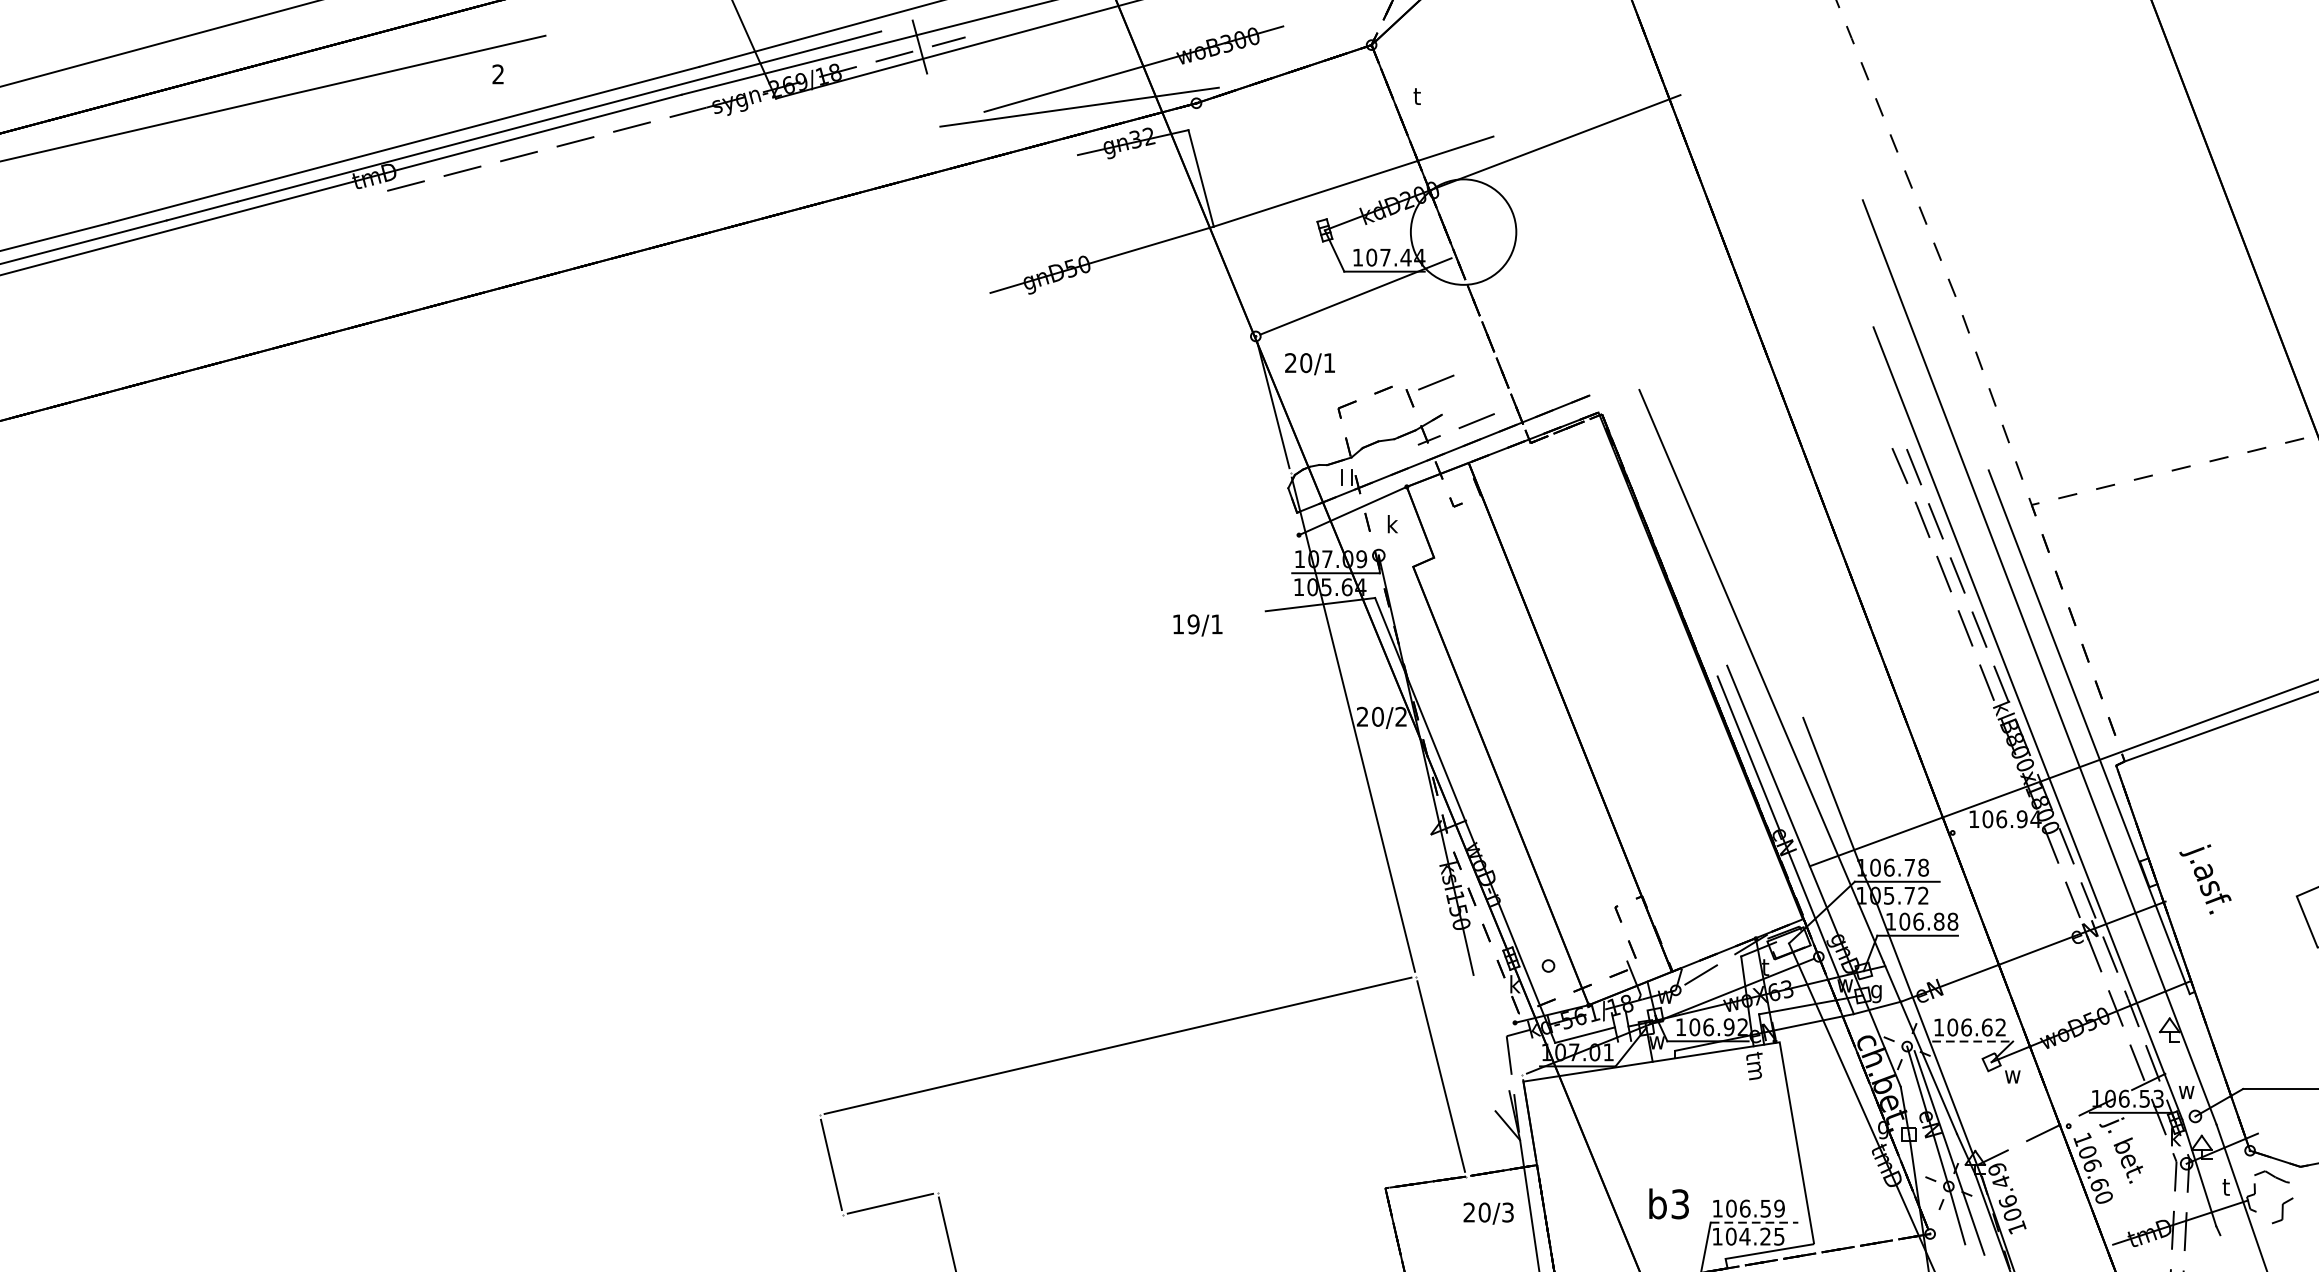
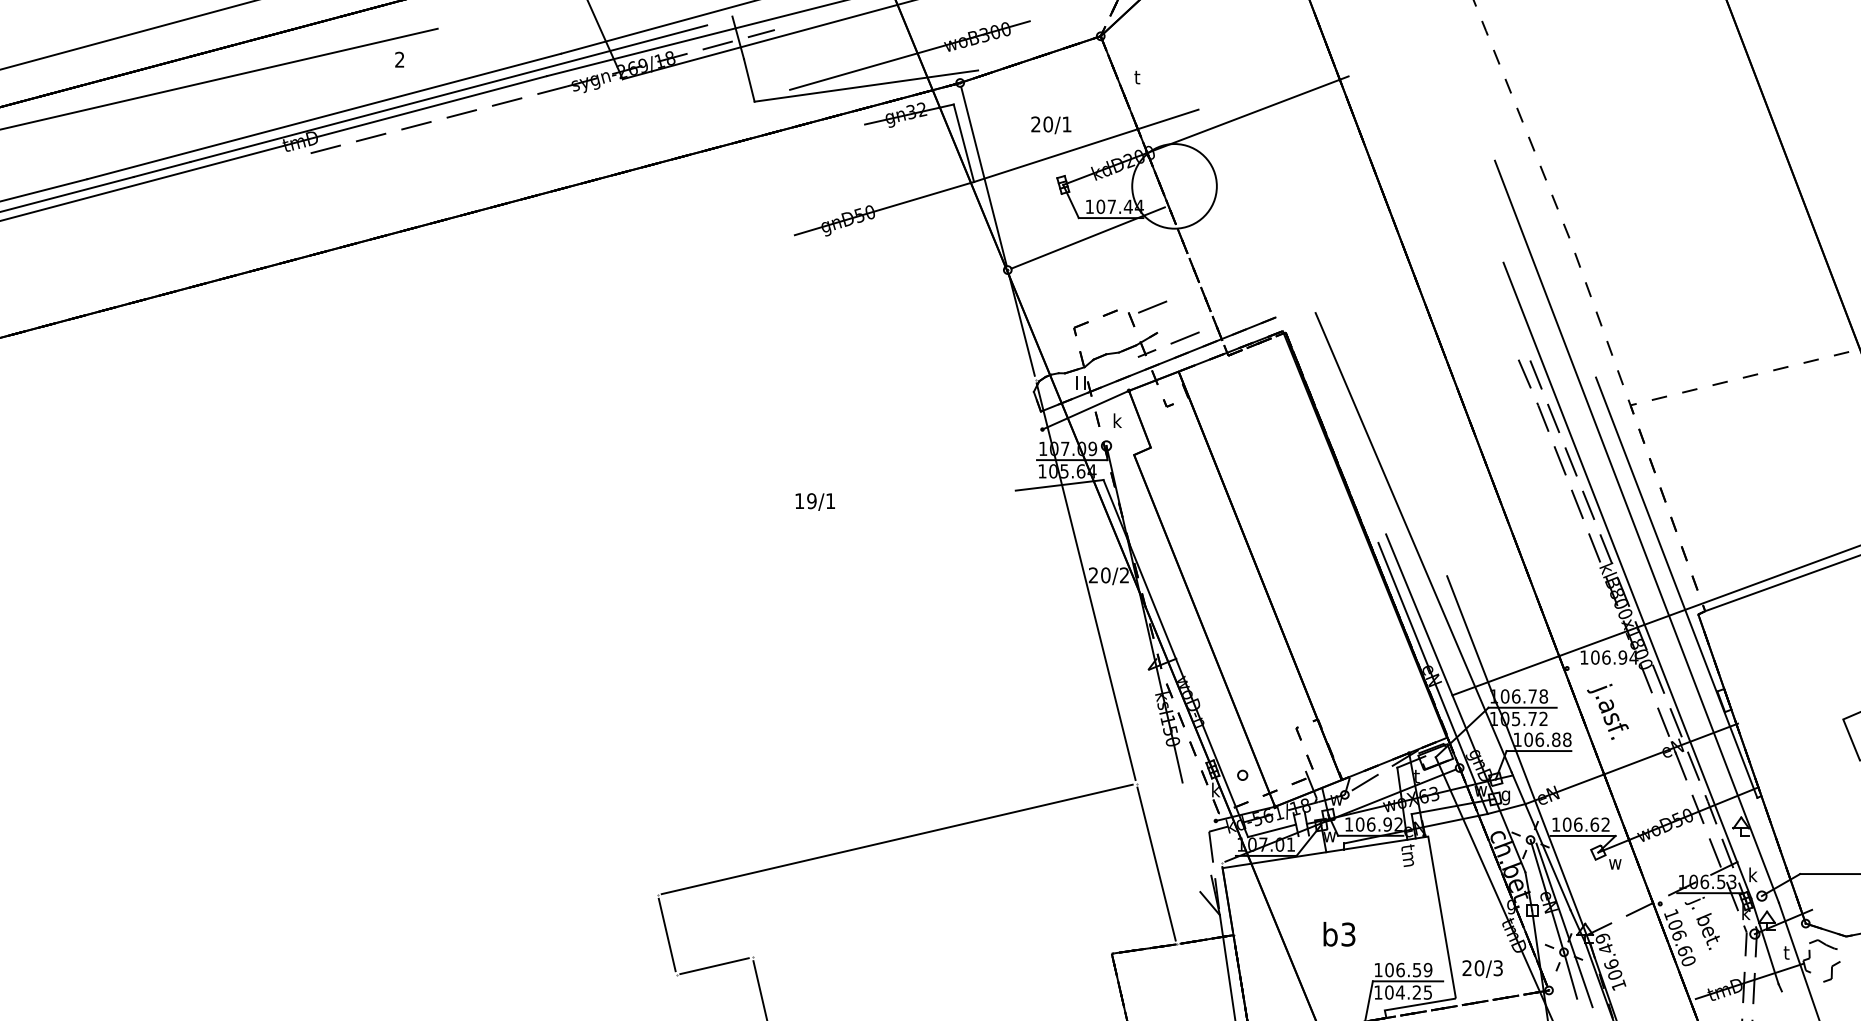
line: (933, 100) -> (749, 80), added
line: (1225, 219) -> (983, 176), added
text: (1310, 364) -> (1051, 125), moved
text: (1196, 624) -> (814, 501), moved
text: (2204, 878) -> (1607, 711), moved
line: (1973, 1040) -> (1583, 835), dashed -> solid
text: (2186, 1089) -> (1754, 874), w -> k
text: (1669, 1204) -> (1339, 934), moved
text: (1488, 1212) -> (1482, 968), moved
line: (1755, 1222) -> (1408, 981), dashed -> solid

